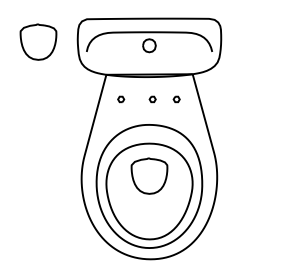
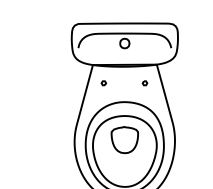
part: (38, 41) -> (42, 40), removed
part: (152, 99) -> (127, 83), removed

